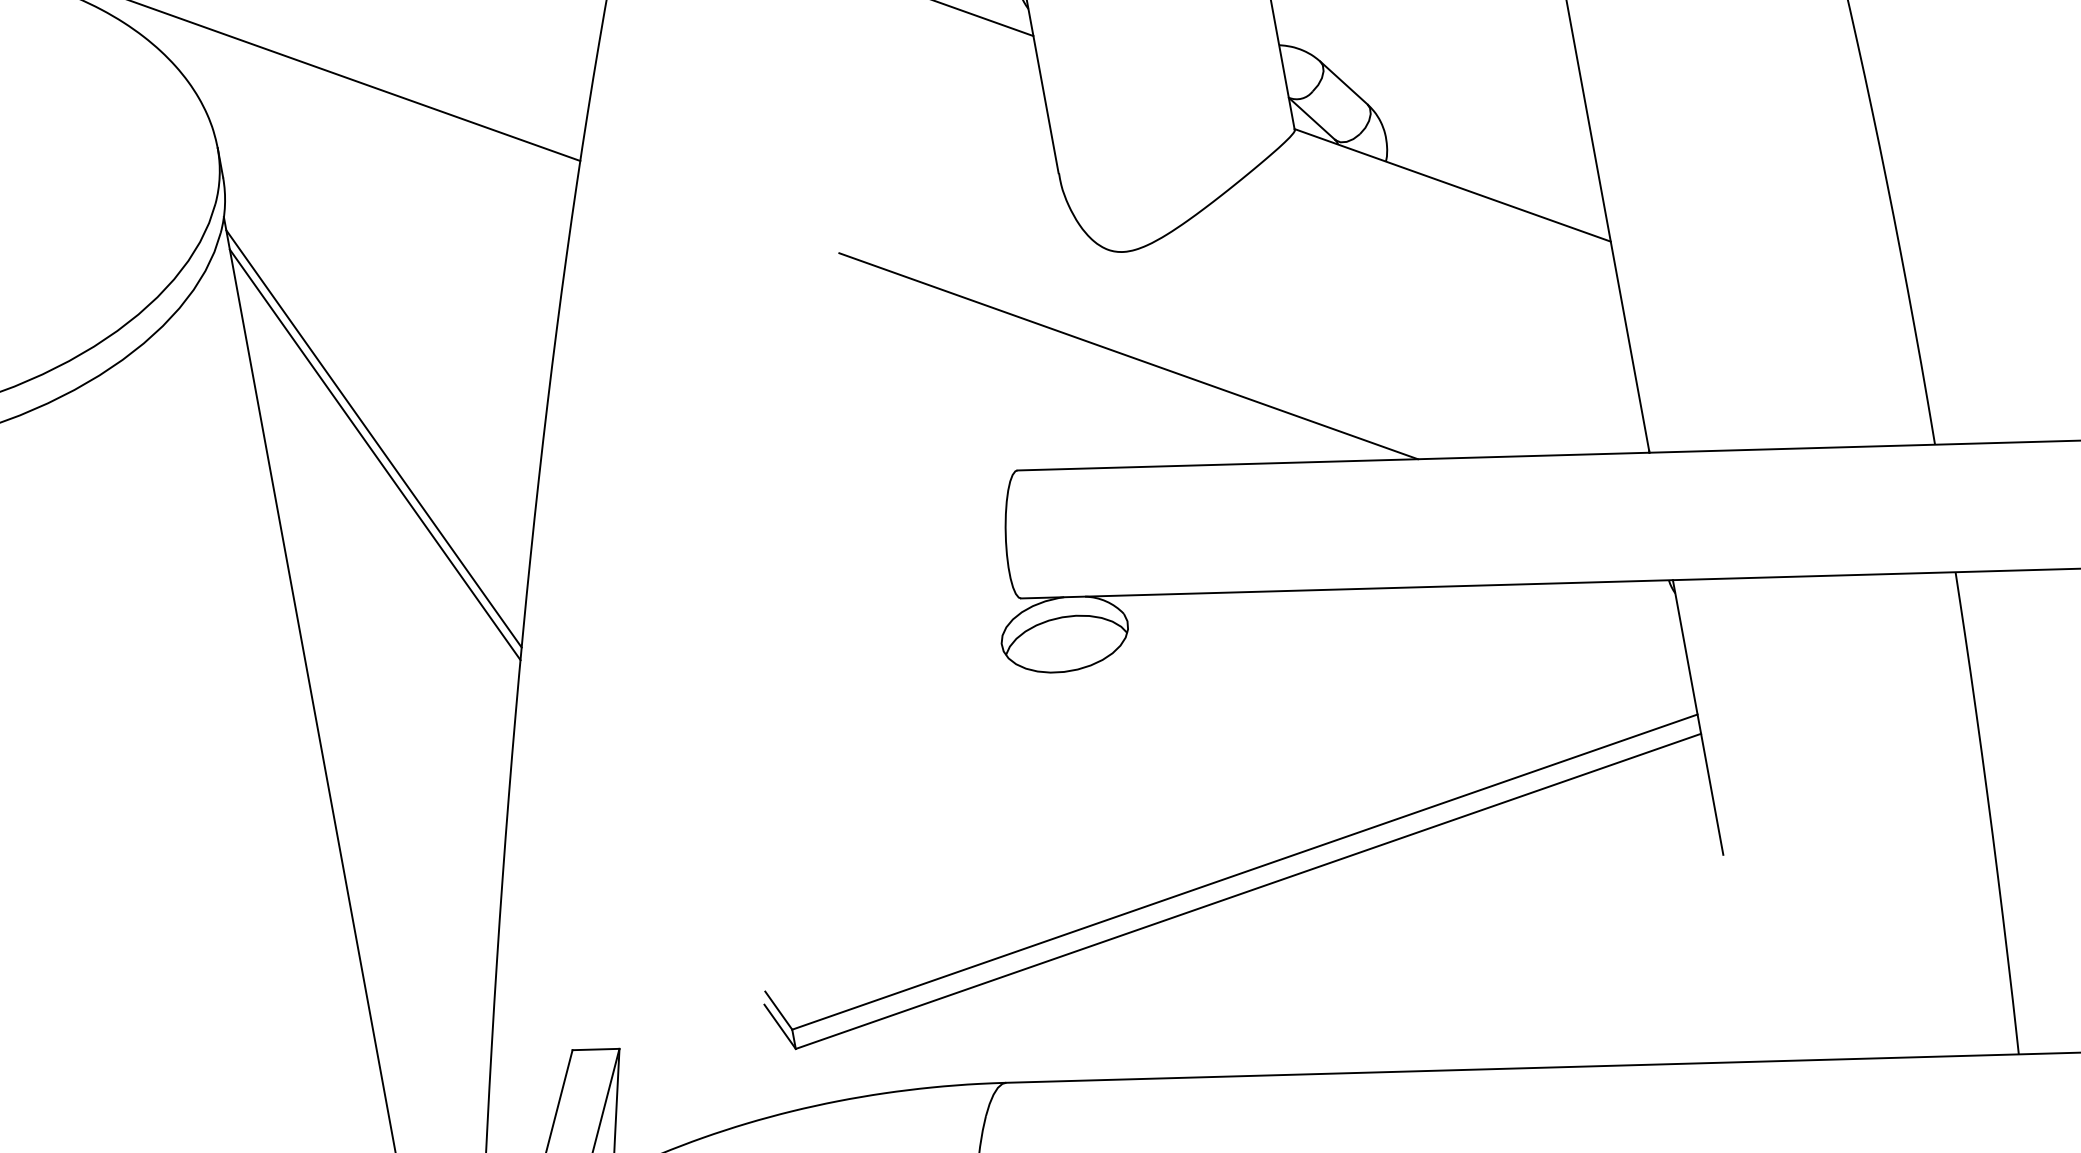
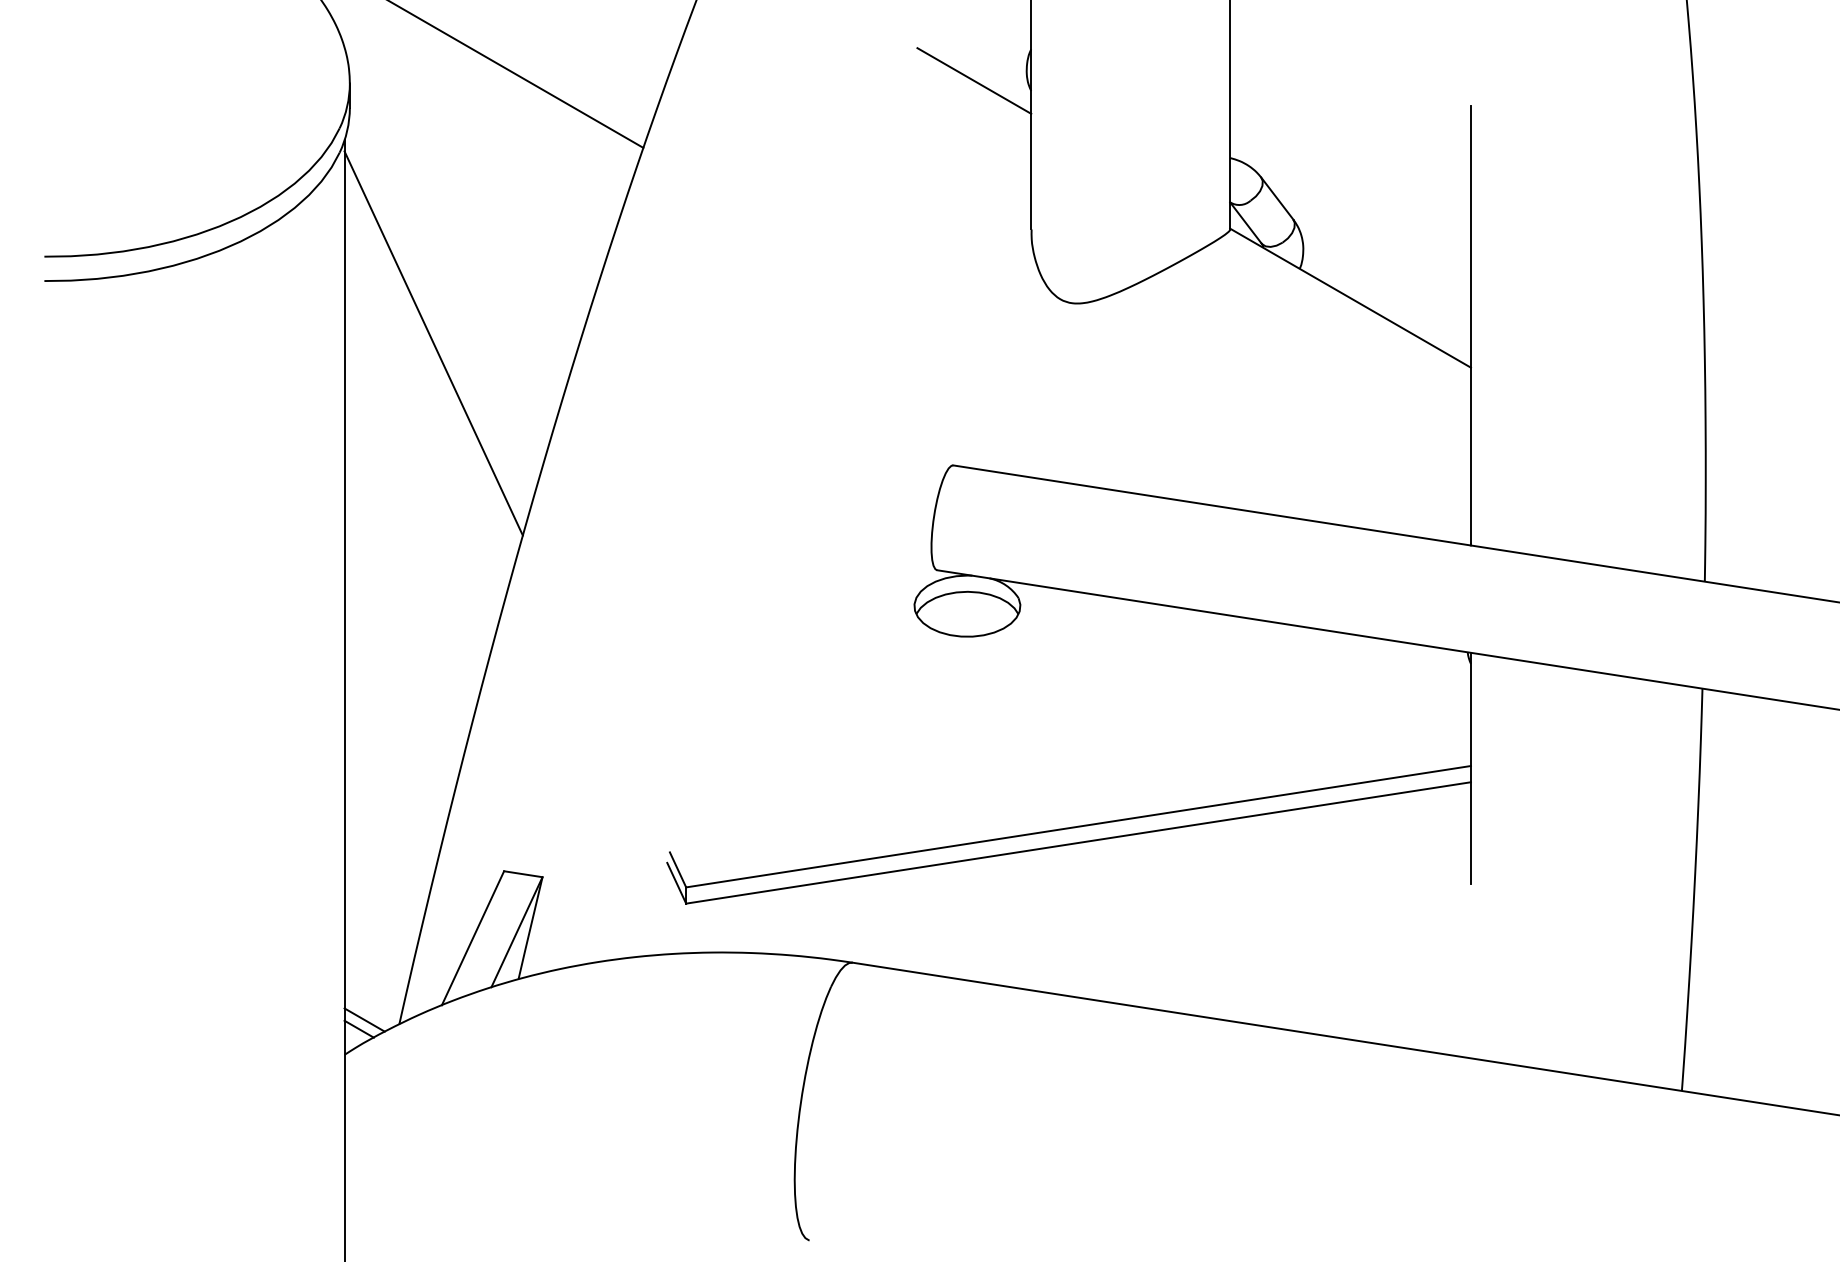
line: (1127, 355) -> (1060, 388), removed
line: (375, 454) -> (432, 356), removed

